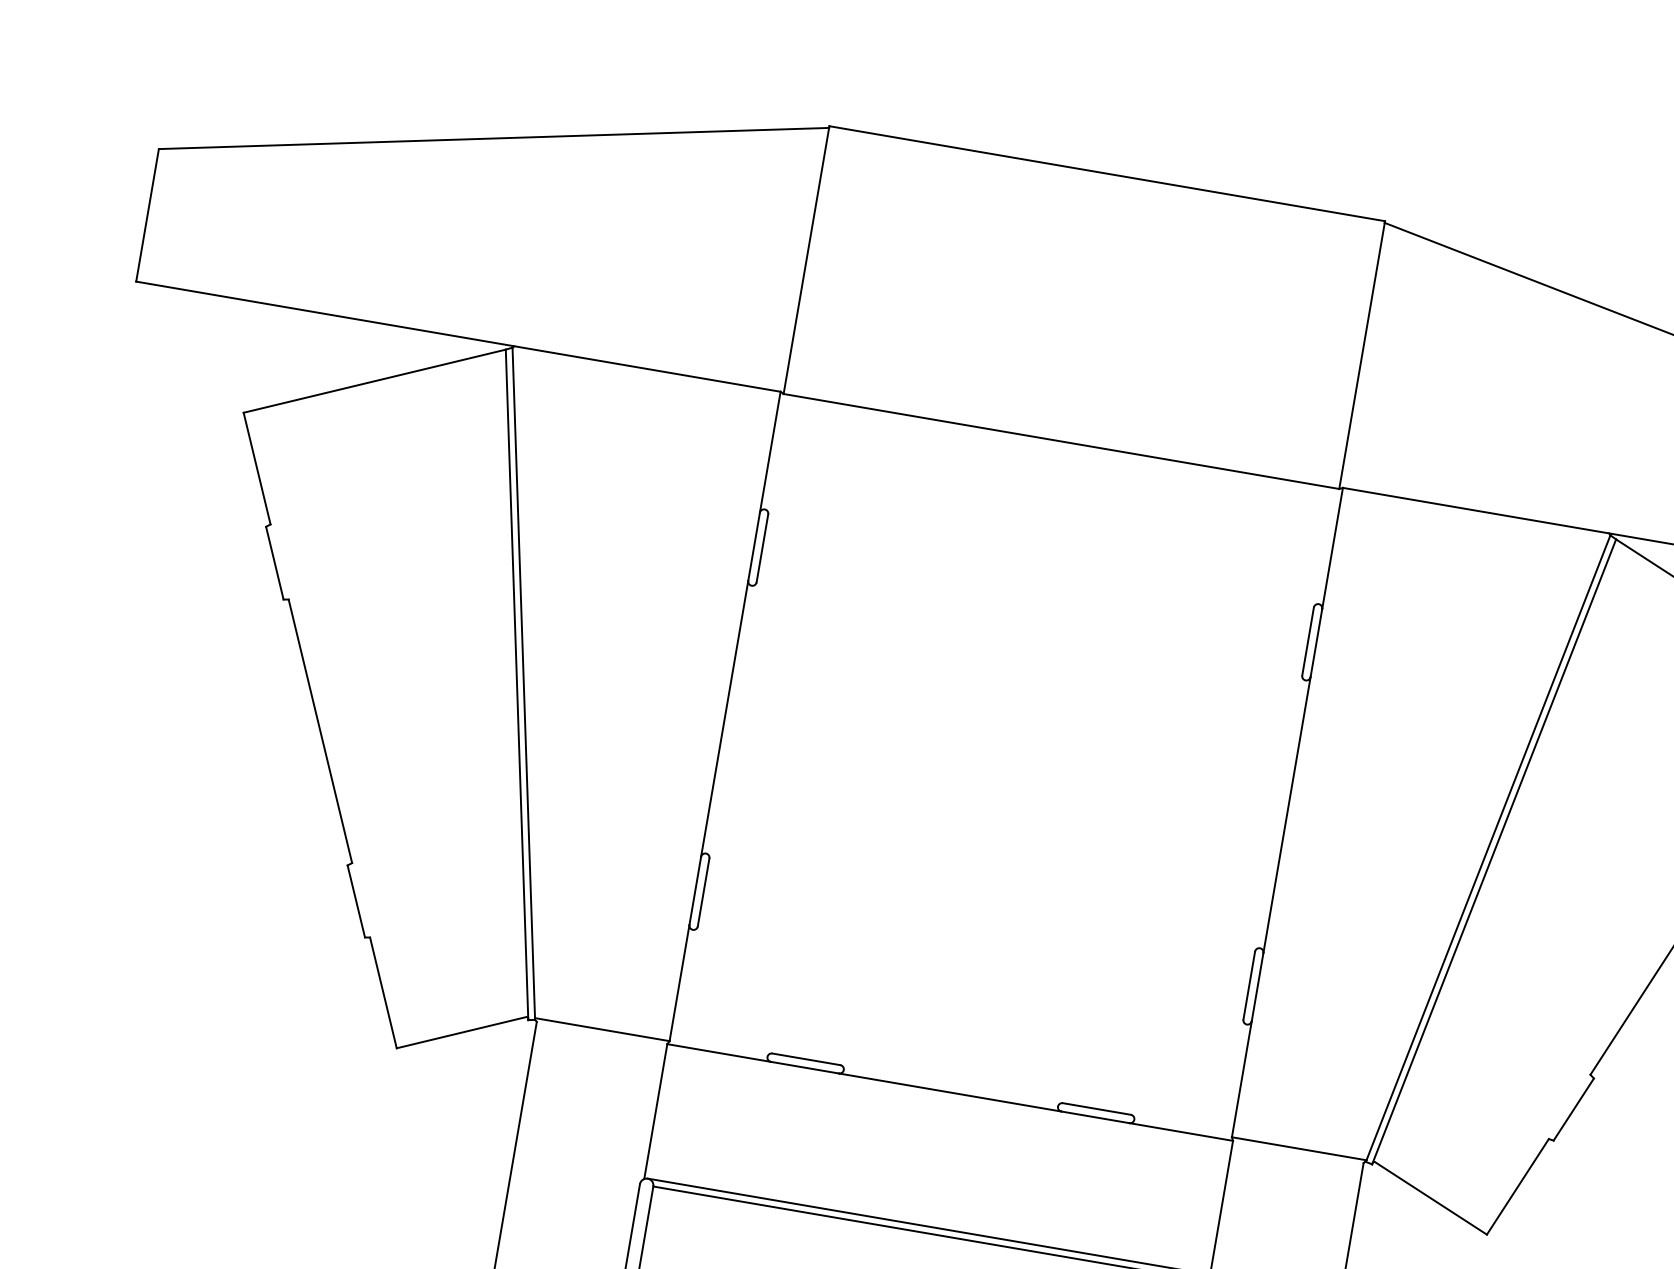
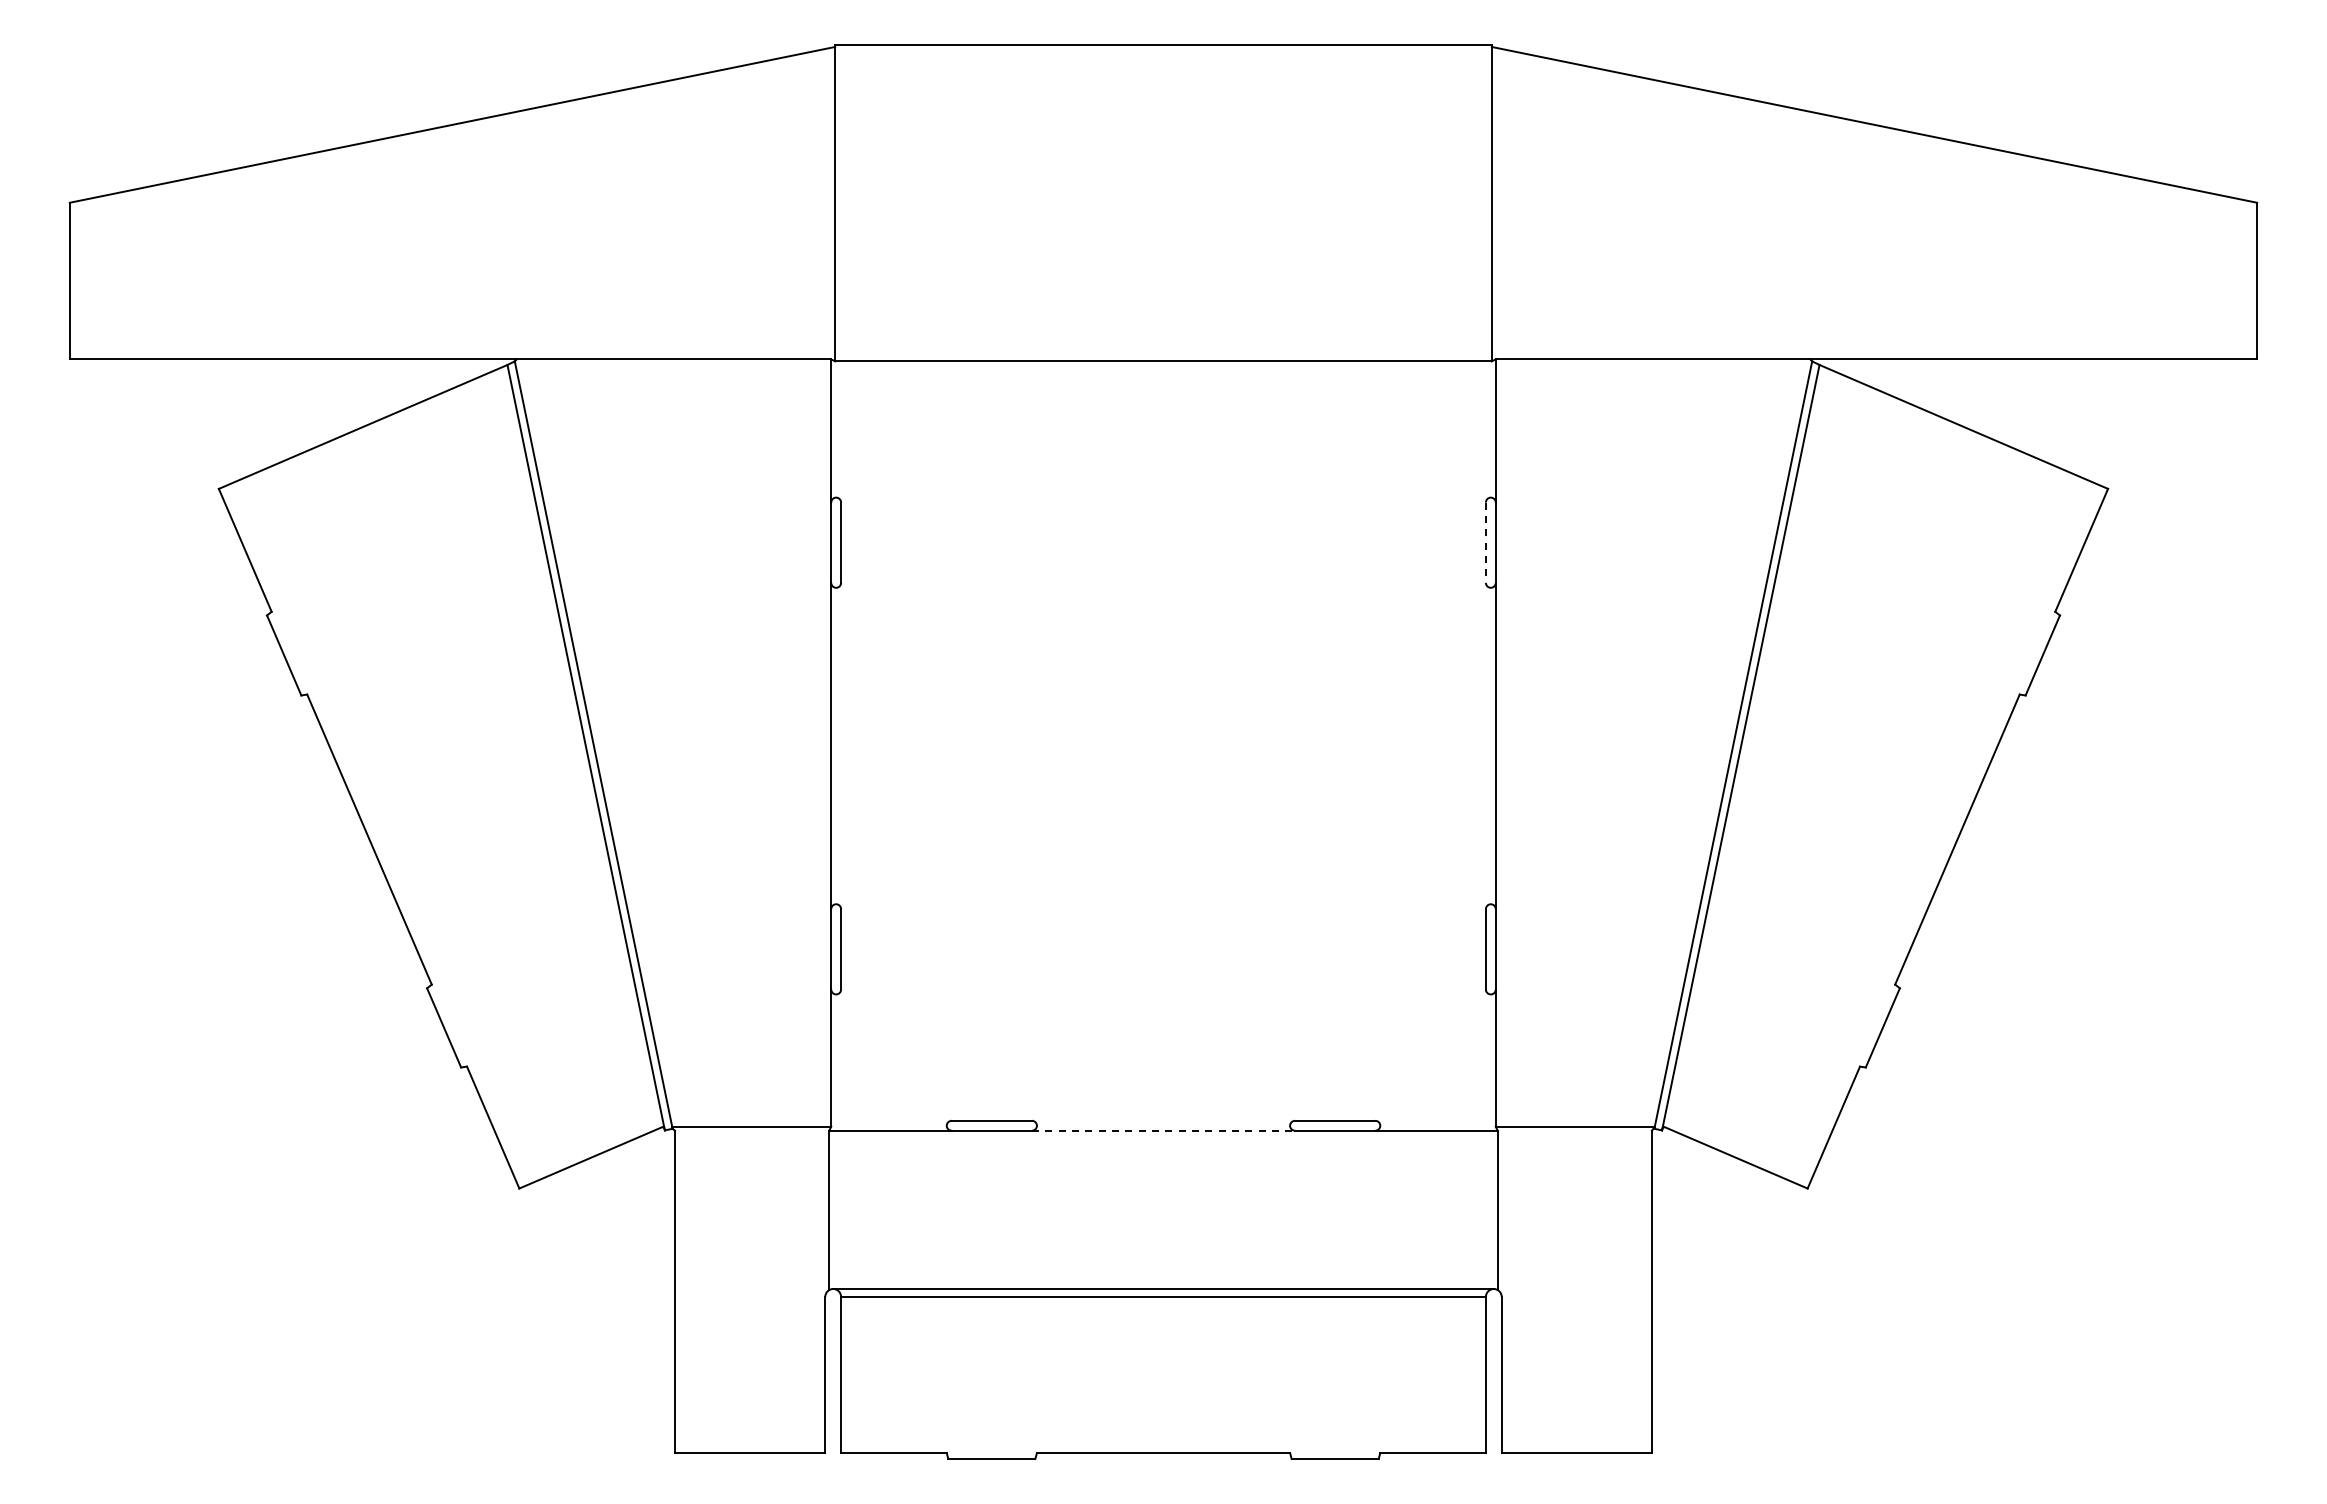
line: (1307, 642) -> (1485, 543), solid -> dashed
line: (950, 1092) -> (1163, 1130), solid -> dashed

